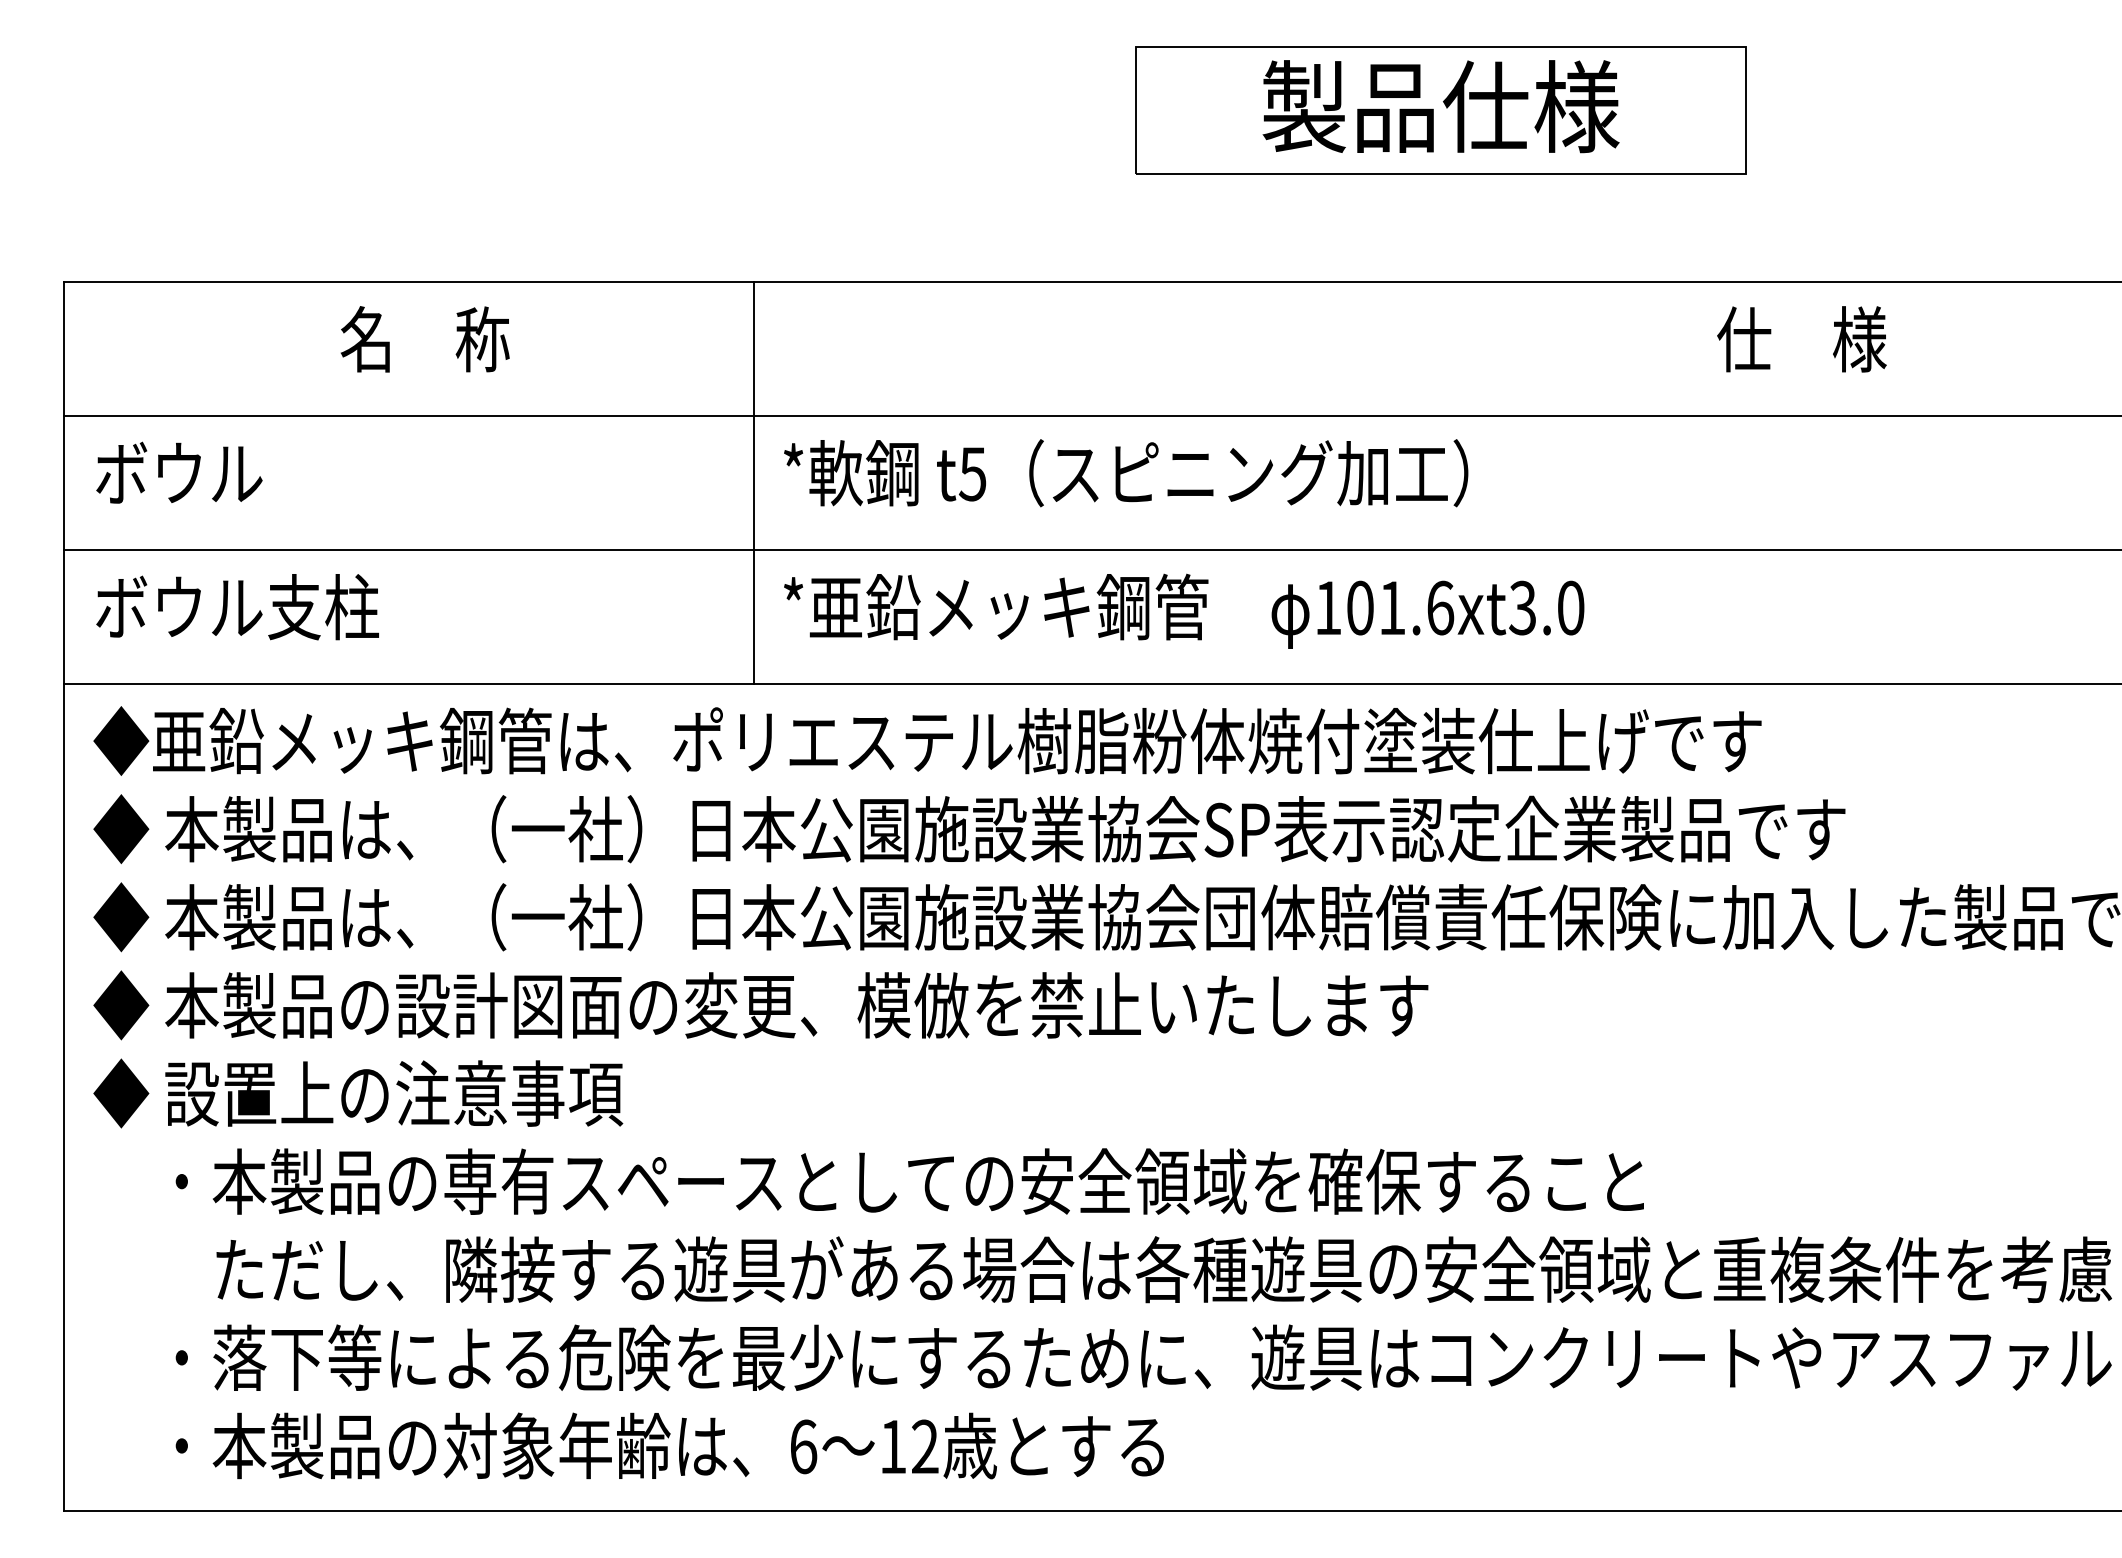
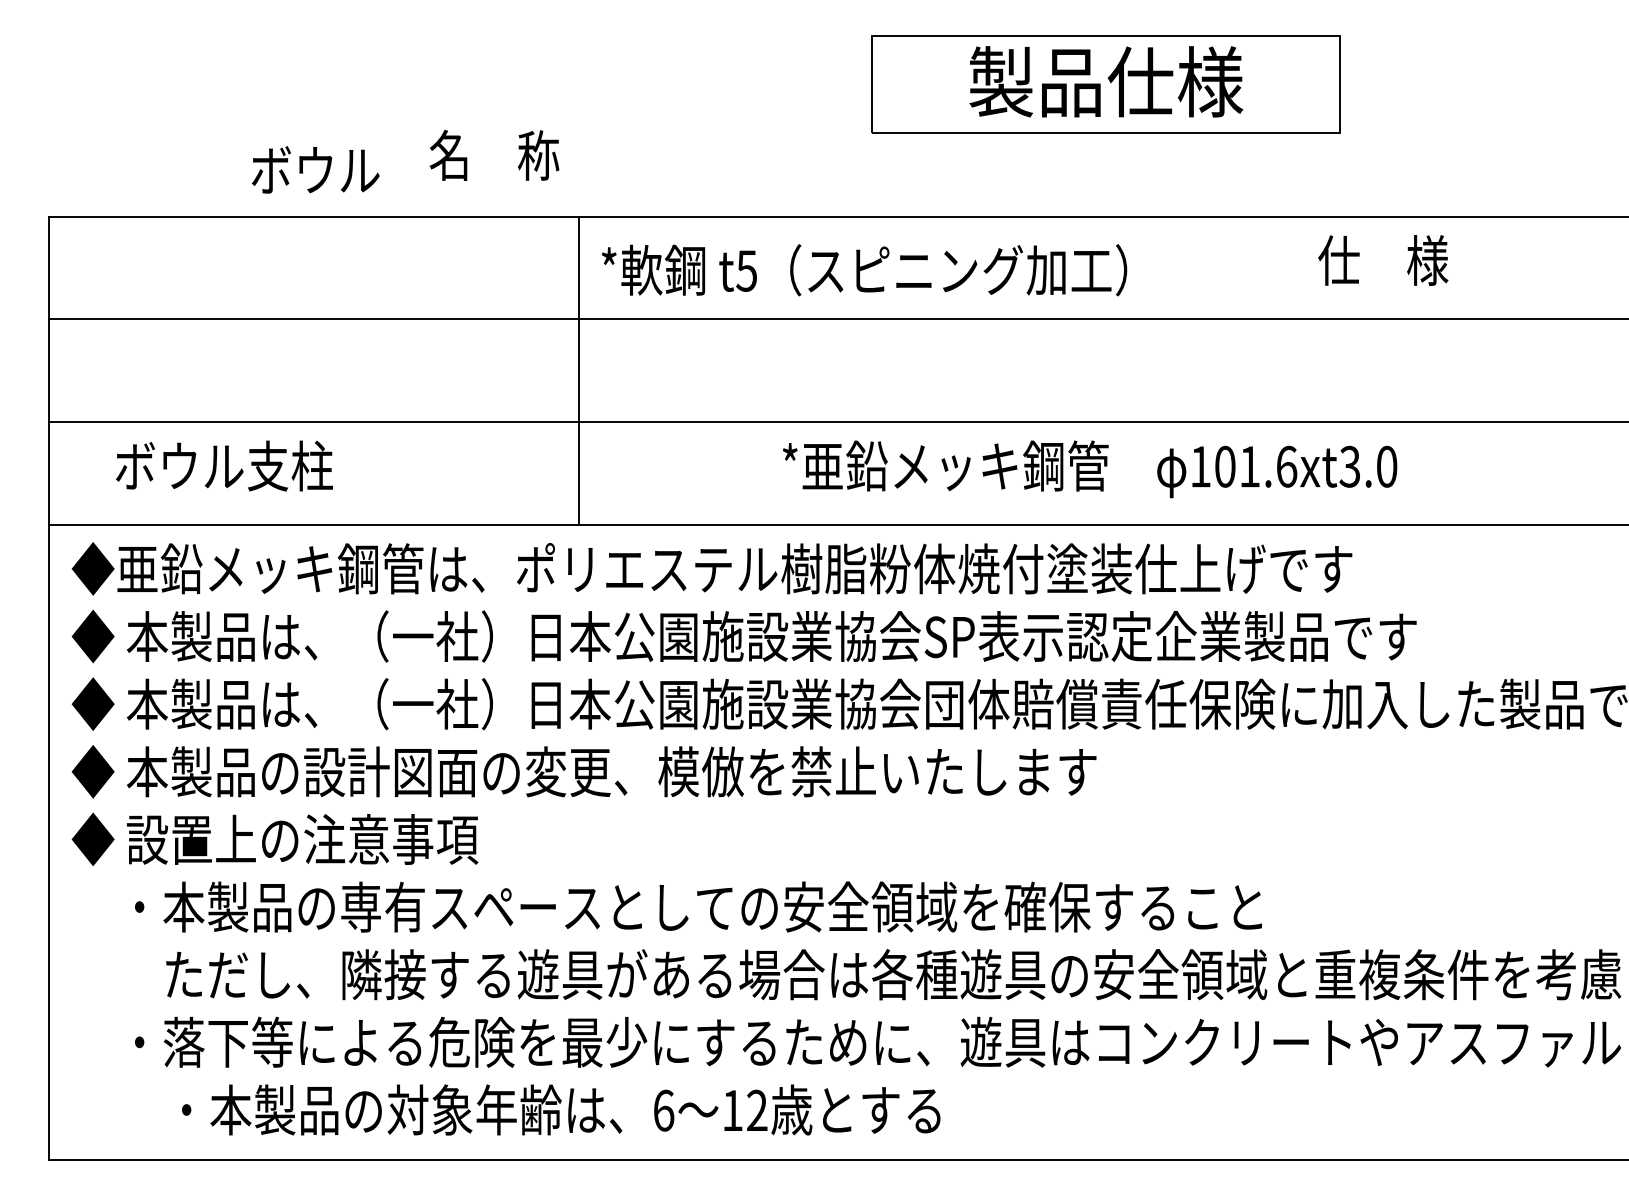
text: (425, 339) -> (494, 155), moved
text: (179, 472) -> (315, 169), moved
text: (1126, 473) -> (864, 270), moved
text: (237, 606) -> (224, 465), moved
text: (1184, 611) -> (1090, 469), moved
text: (670, 1445) -> (561, 1109), moved

